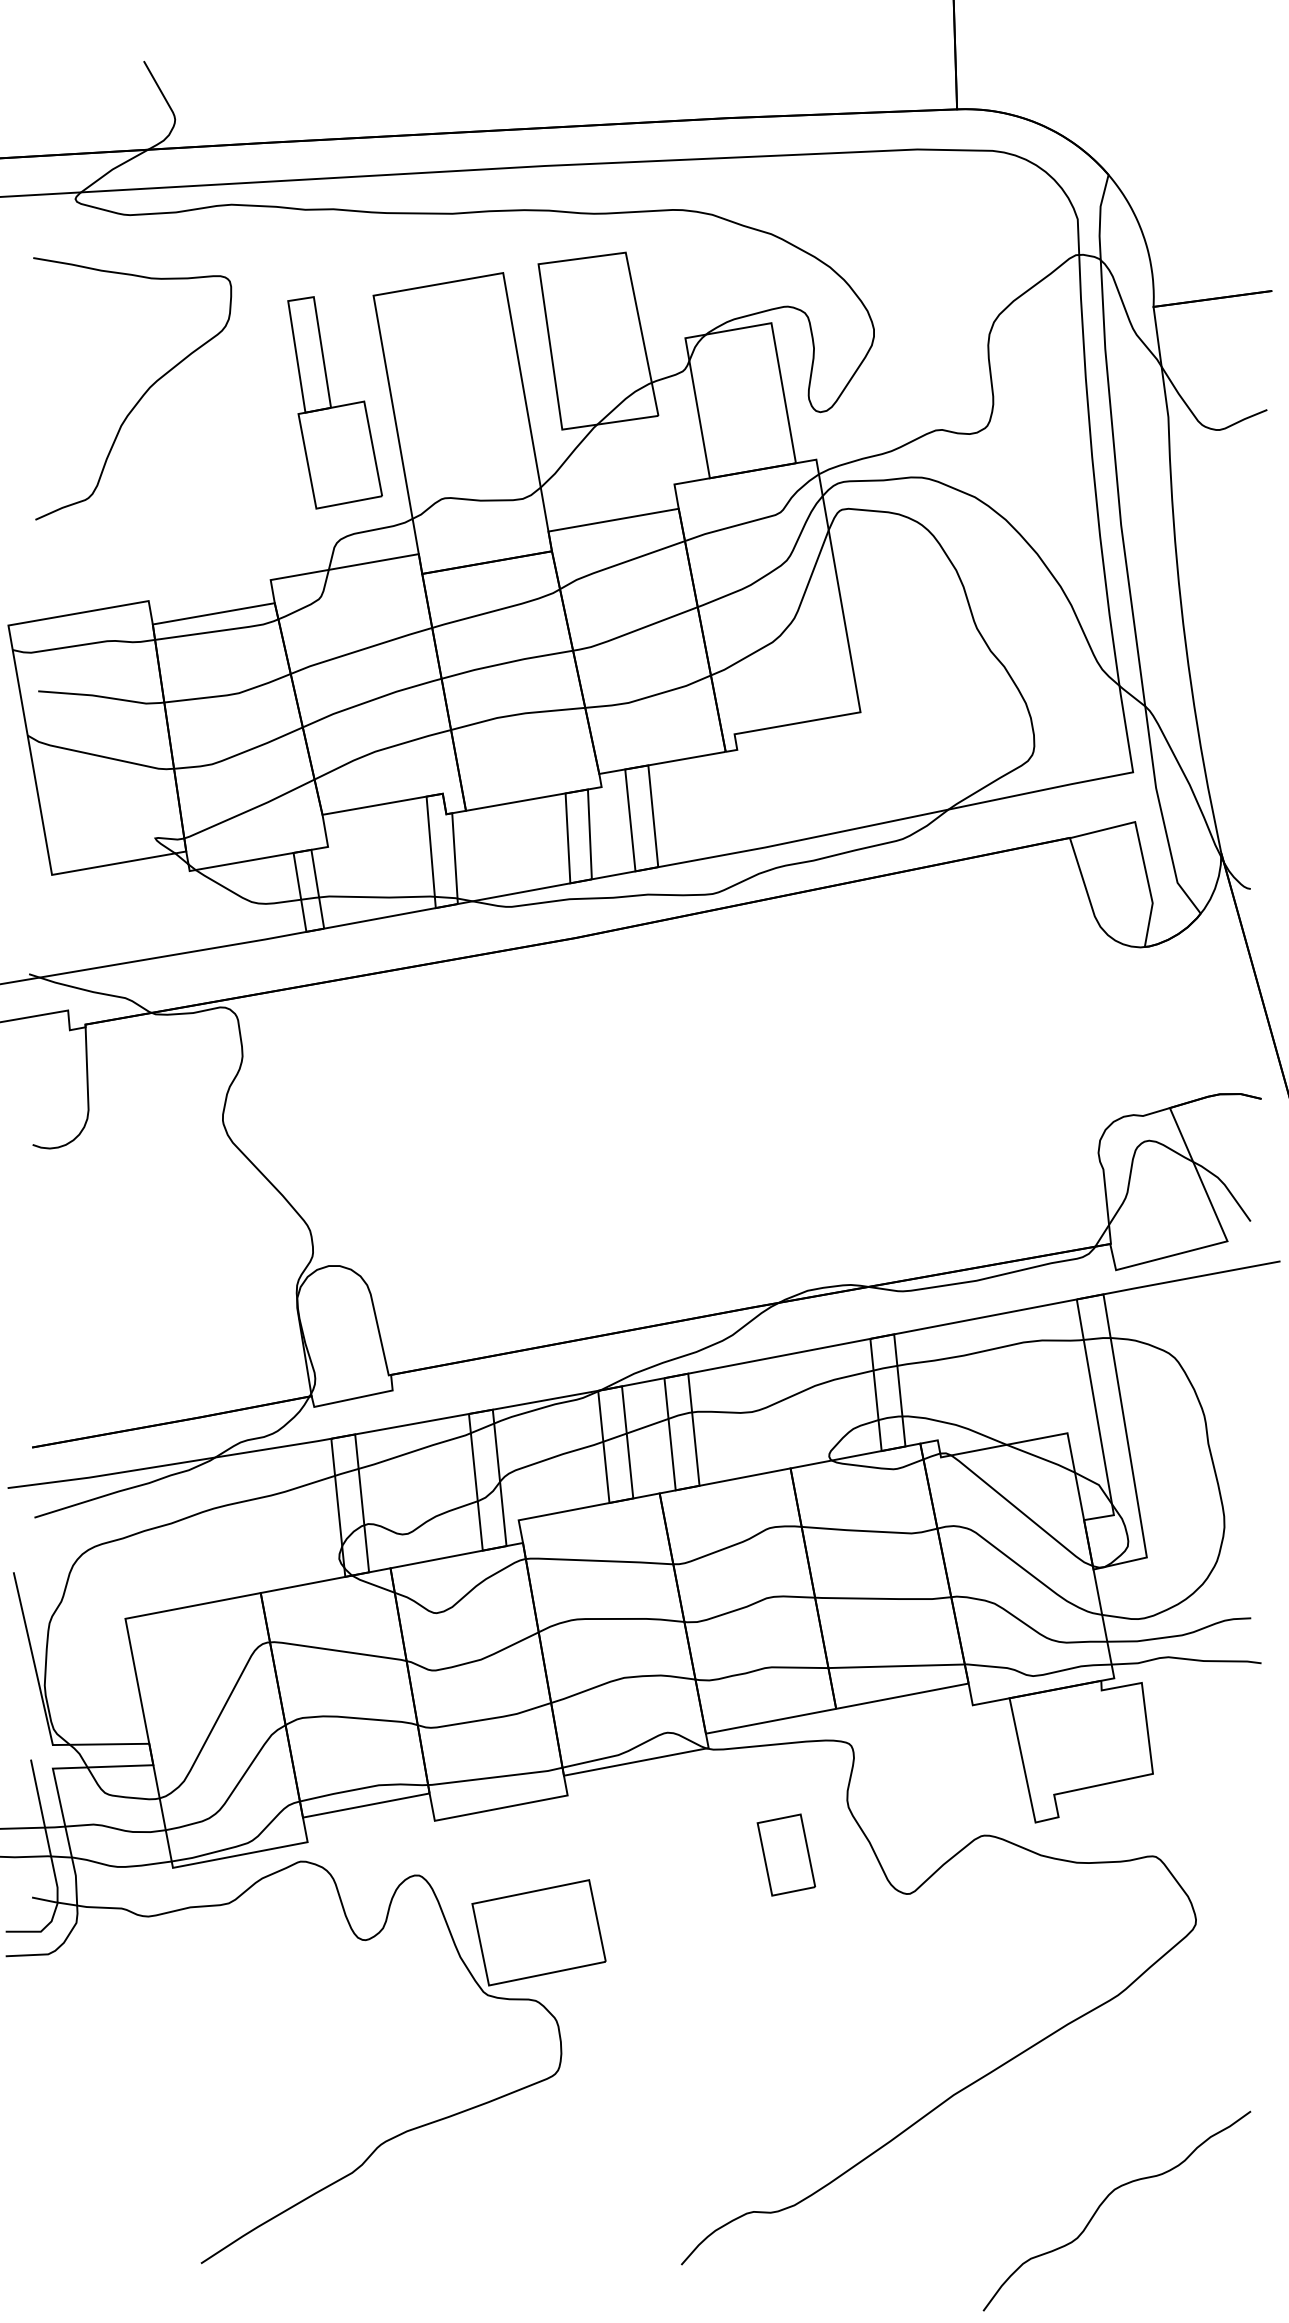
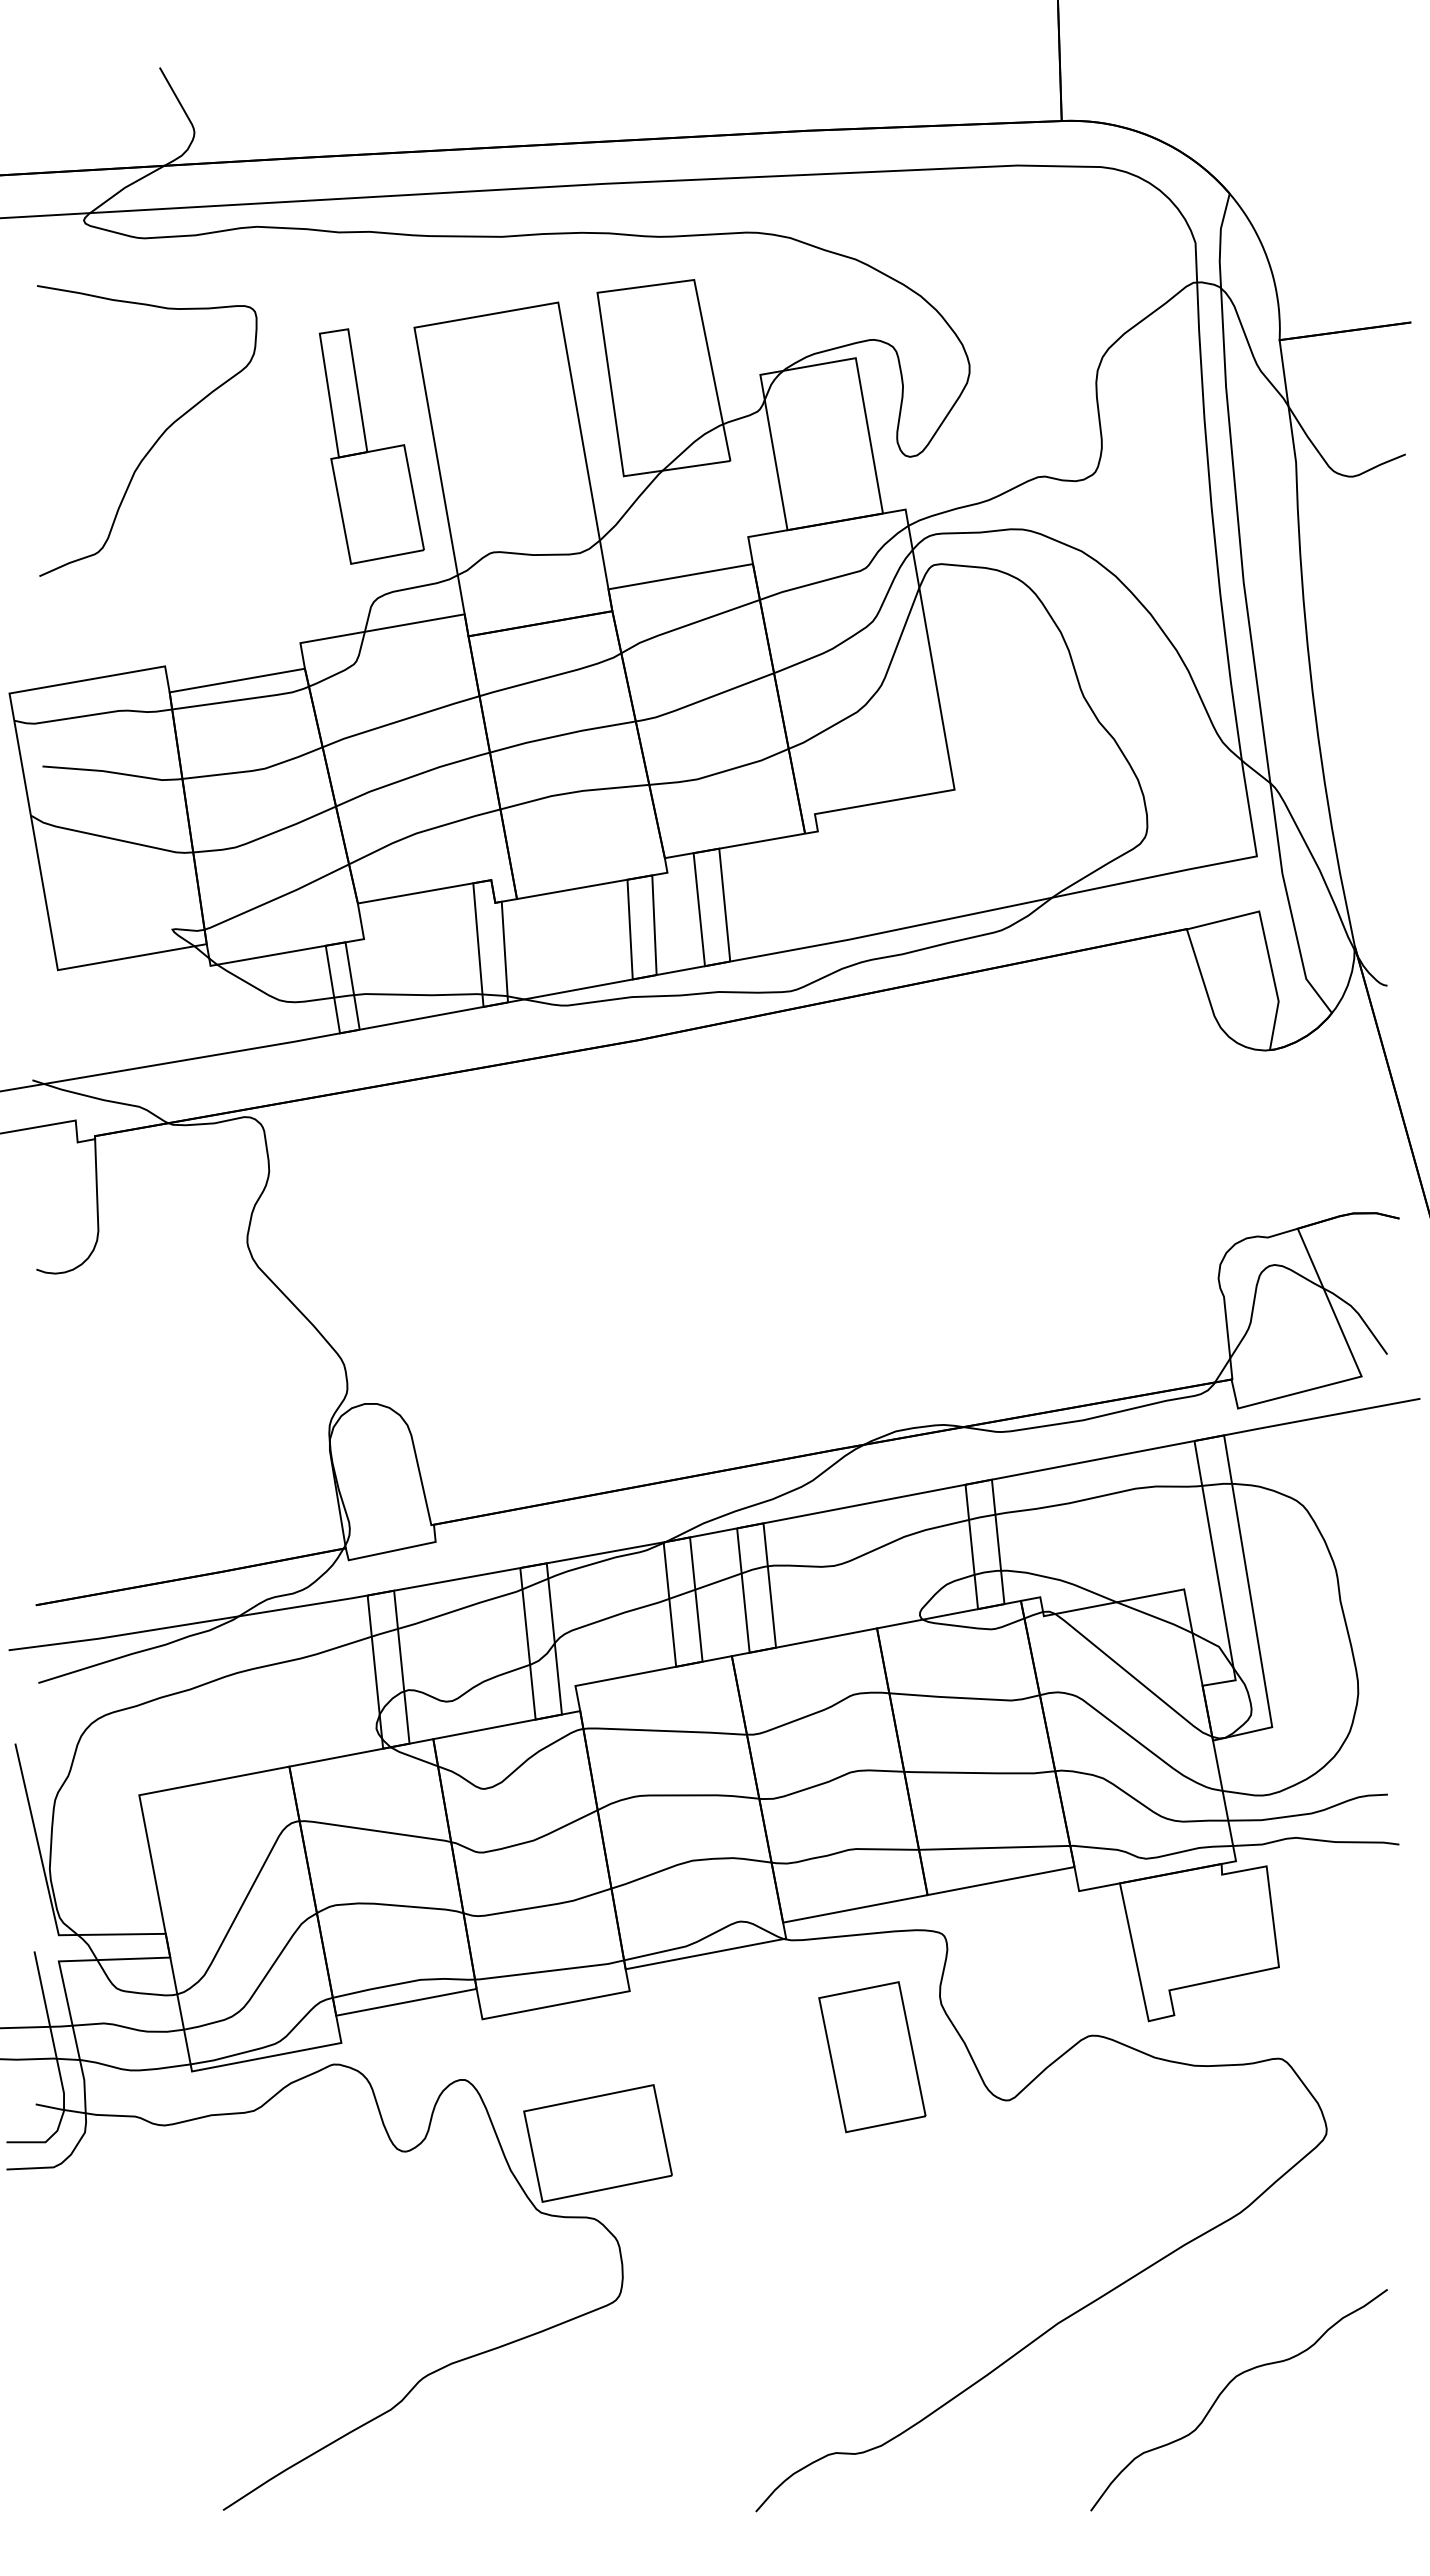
part: (786, 1855) -> (872, 2057), size x1.67
curve: (1105, 2200) -> (1226, 2388), moved

